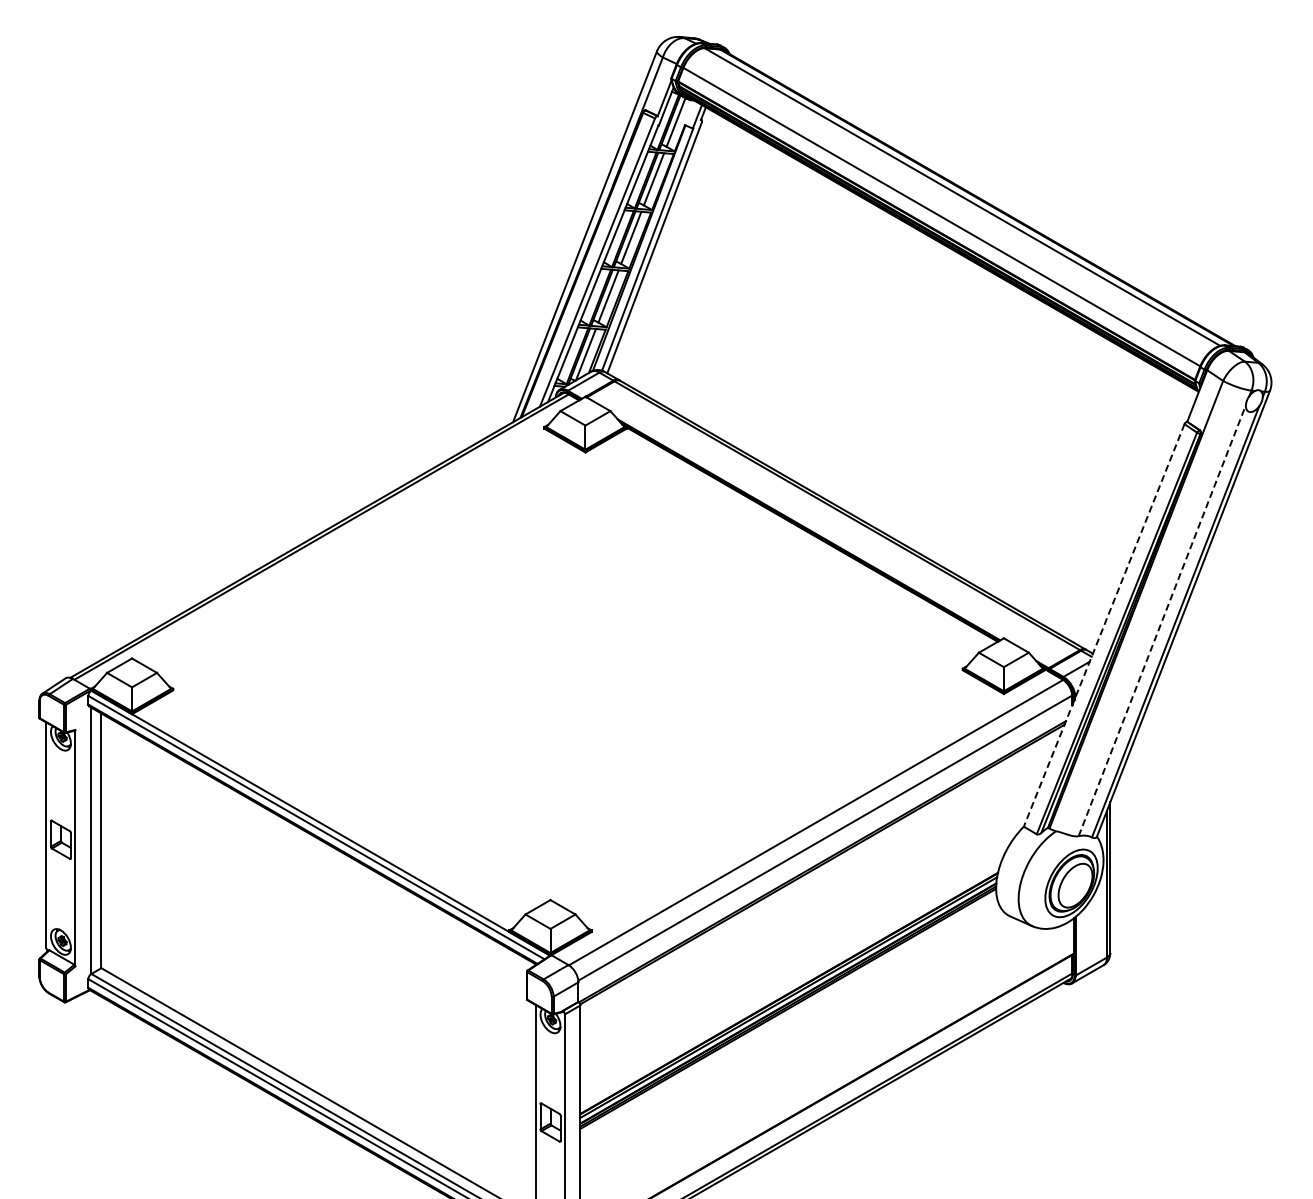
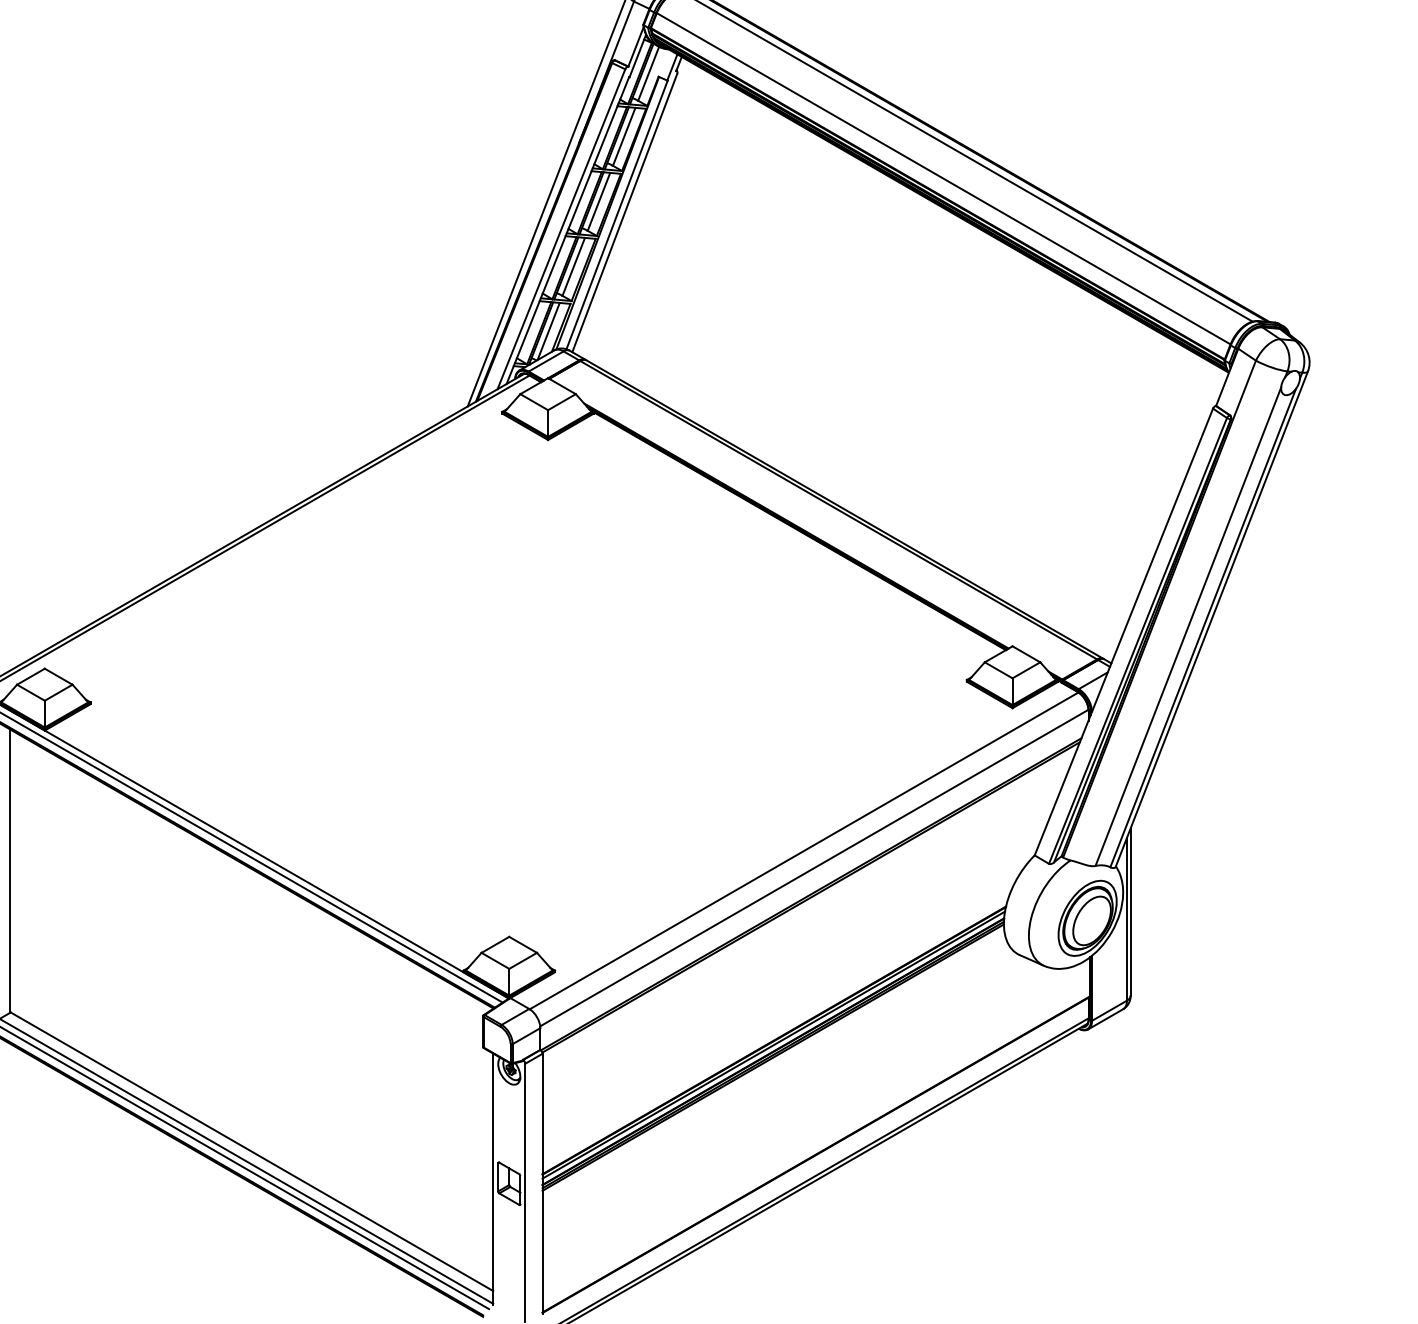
line: (1162, 620) -> (1188, 626), dashed -> solid
line: (1104, 625) -> (1124, 632), dashed -> solid

